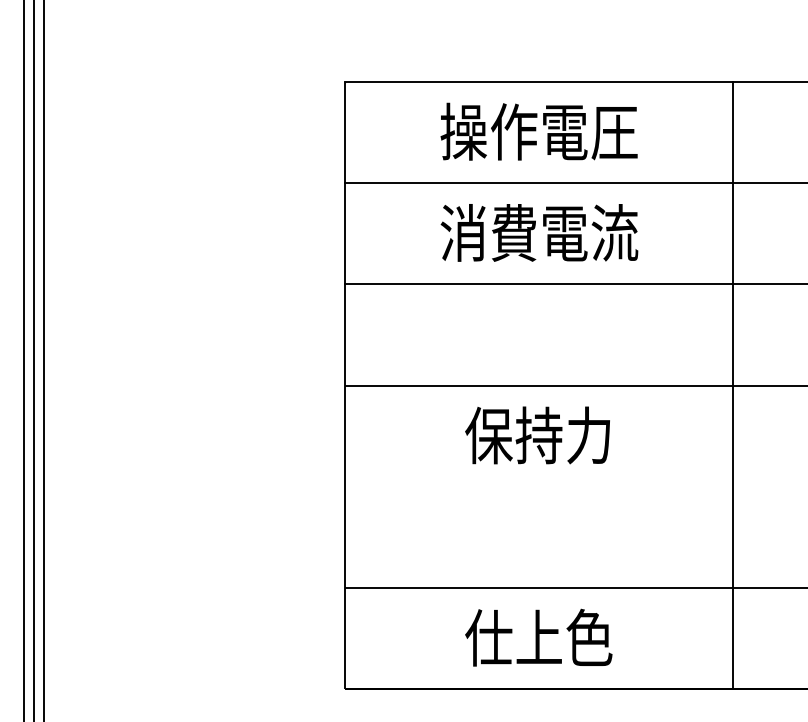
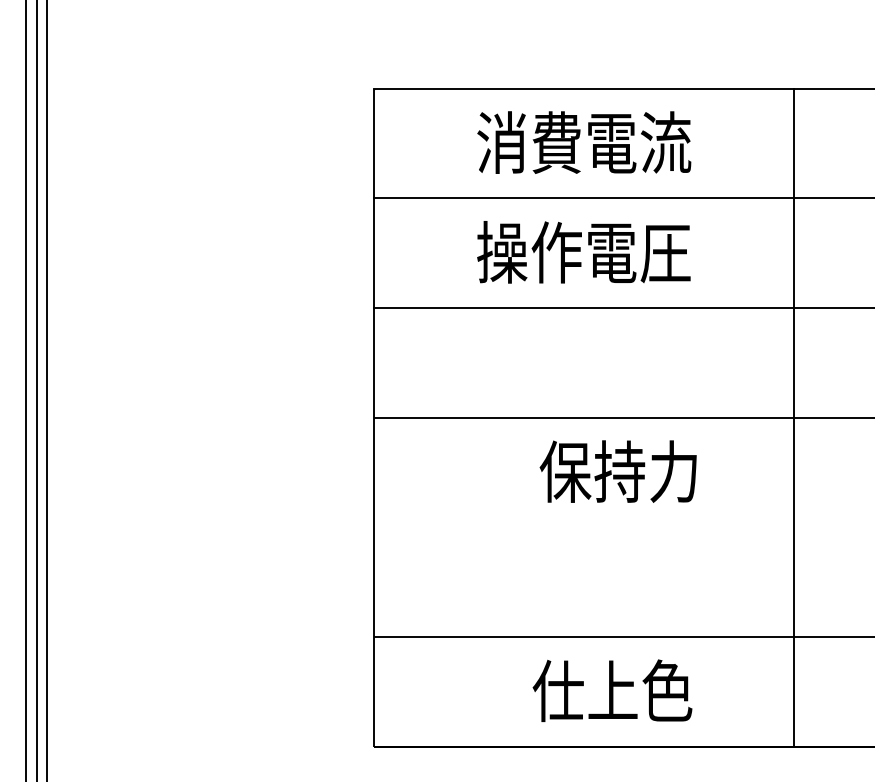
text: (539, 131) -> (584, 142), 操作電圧 -> 消費電流
text: (539, 232) -> (584, 251), 消費電流 -> 操作電圧
text: (536, 435) -> (617, 471), moved
text: (538, 637) -> (612, 690), moved

